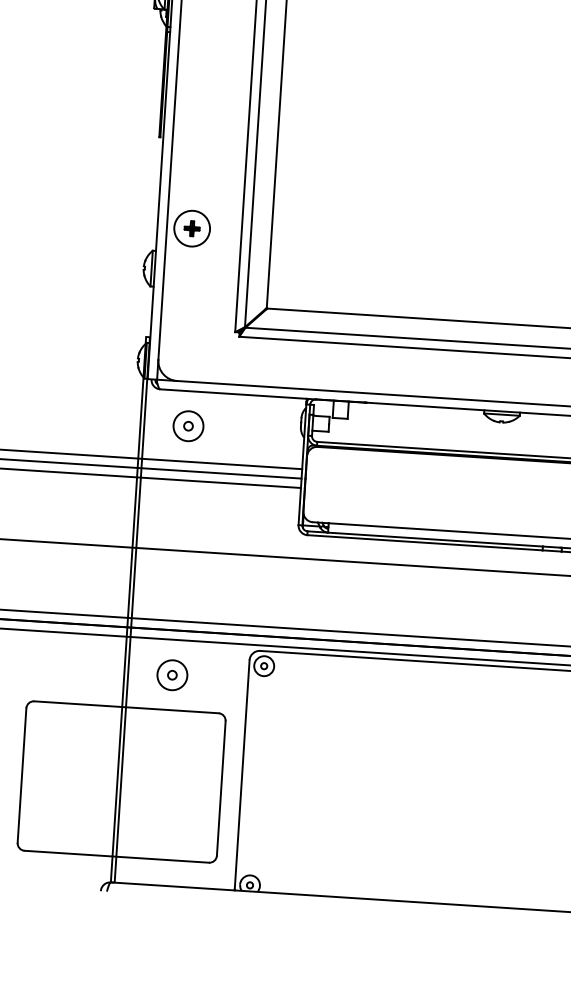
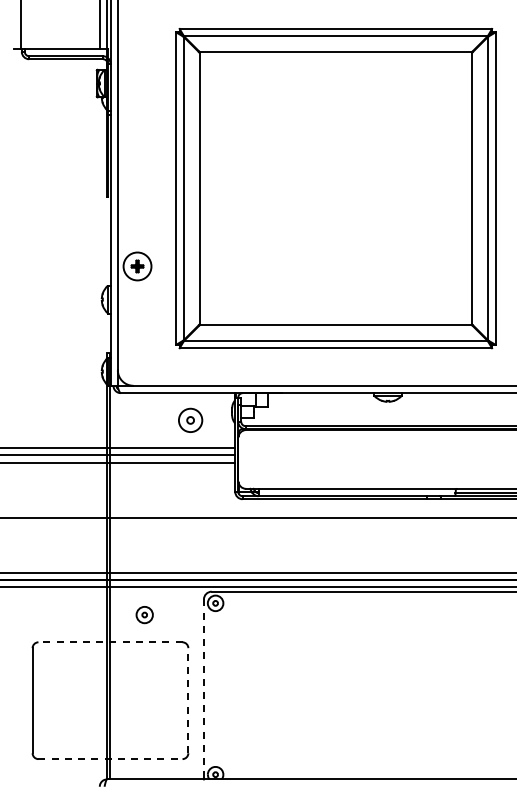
part: (188, 425) -> (190, 419), moved
part: (172, 674) -> (144, 614), size x0.7
line: (126, 707) -> (110, 642), solid -> dashed
line: (241, 775) -> (203, 689), solid -> dashed
line: (221, 788) -> (188, 700), solid -> dashed
line: (116, 857) -> (110, 759), solid -> dashed

